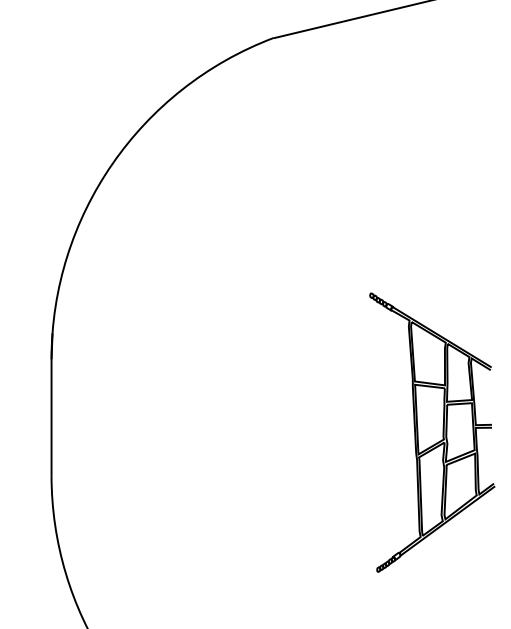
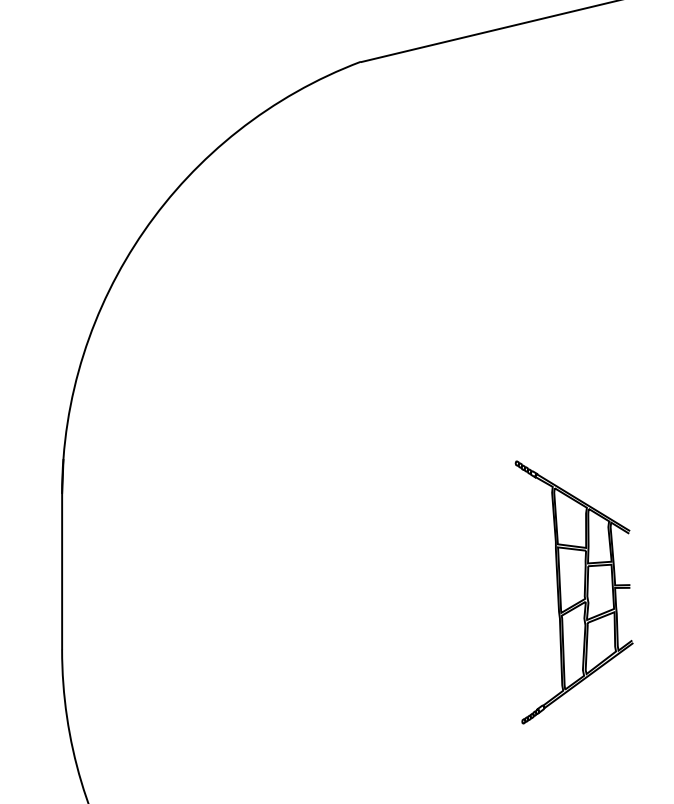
part: (432, 432) -> (574, 592), size x0.7

